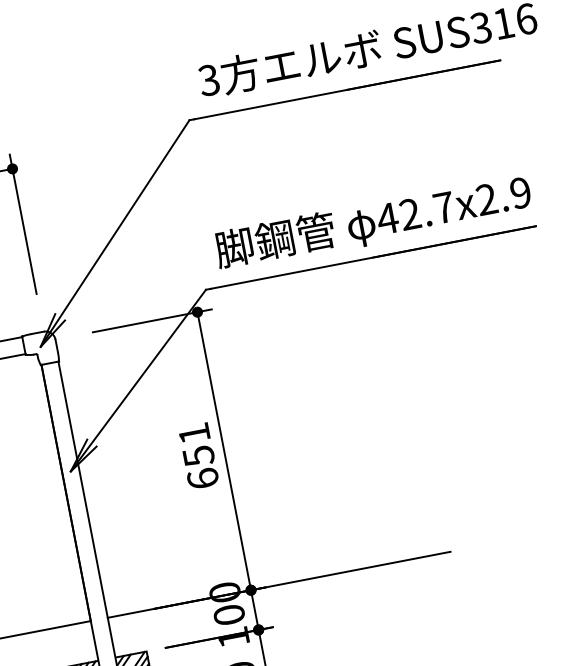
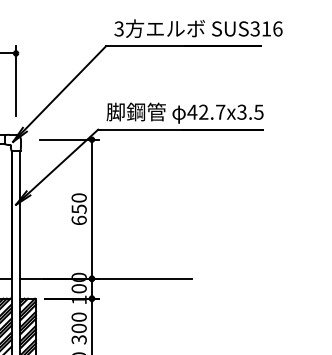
text: (503, 194) -> (250, 111), 42.7x2.9 -> 42.7x3.5
text: (192, 432) -> (78, 197), 651 -> 650

